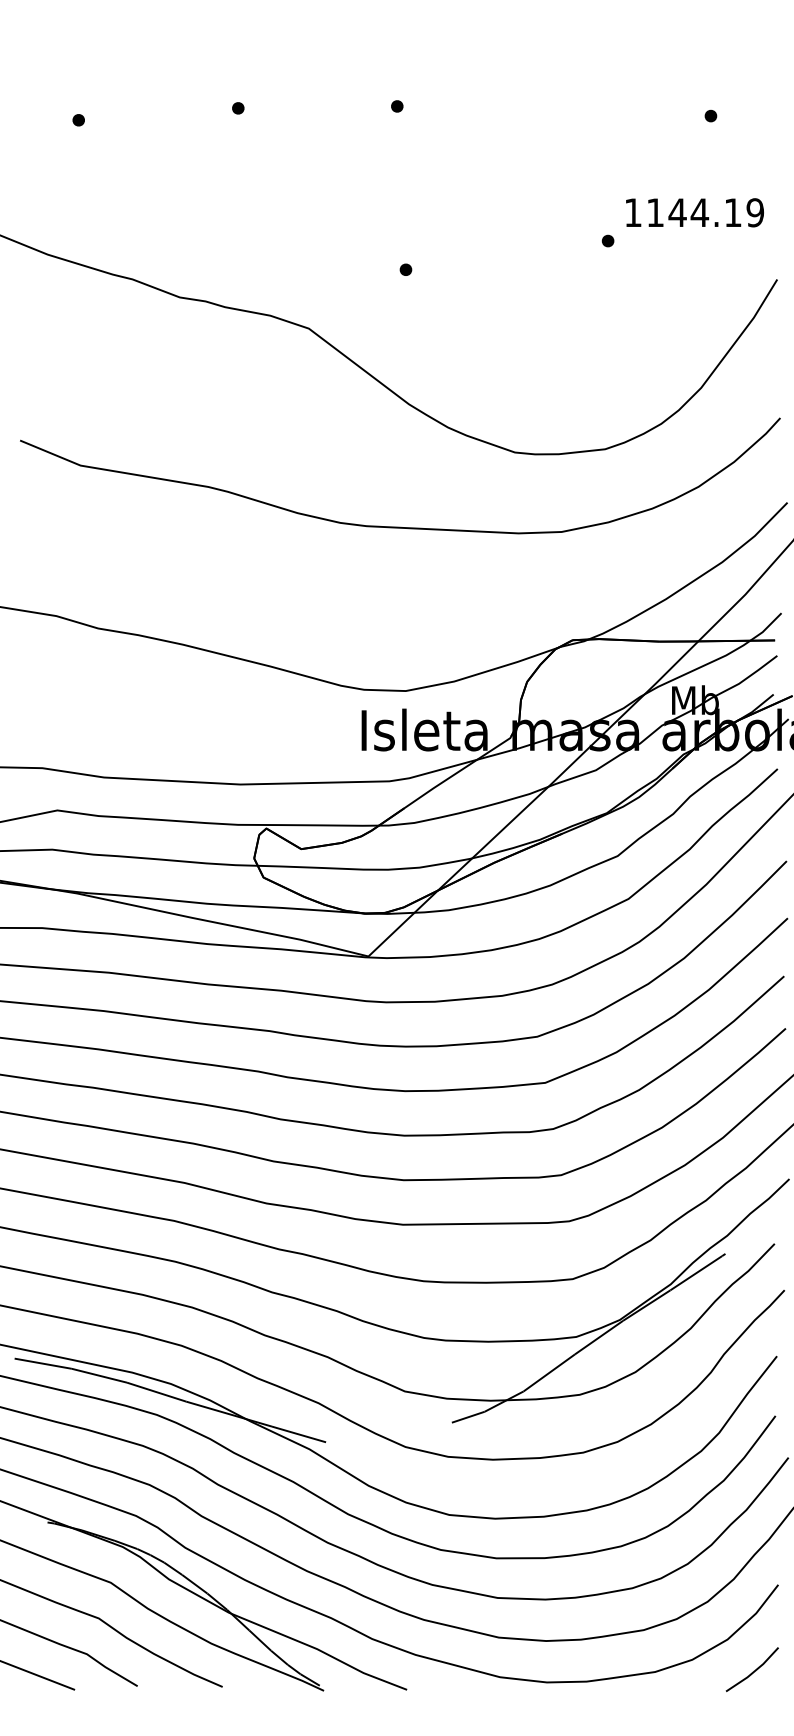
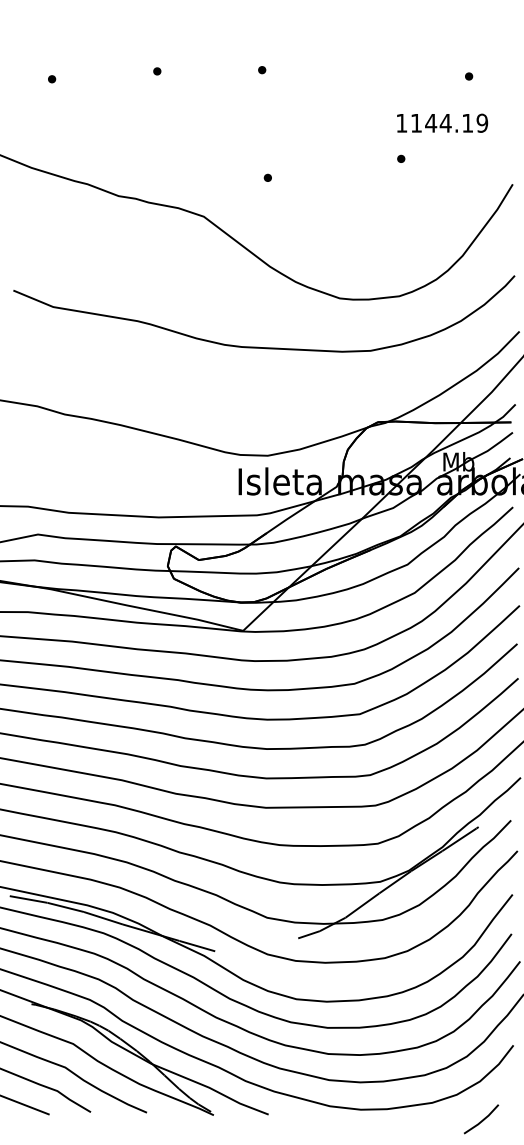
text: (694, 211) -> (442, 122), moved
line: (754, 1669) -> (482, 1119), moved

